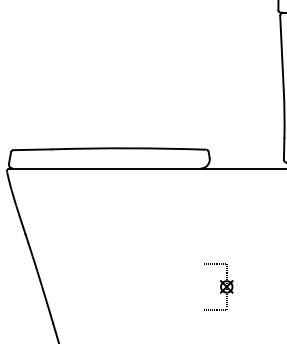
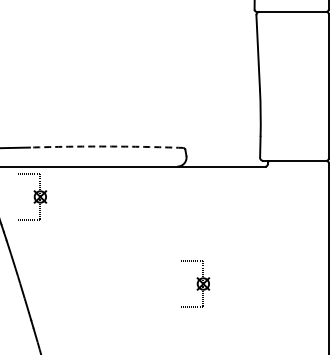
arc: (129, 148) -> (106, 146), solid -> dashed
part: (54, 198) -> (32, 196), added

